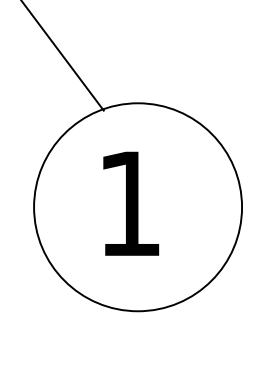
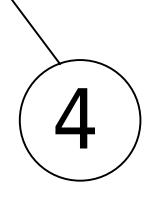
text: (128, 204) -> (74, 118), 1 -> 4

